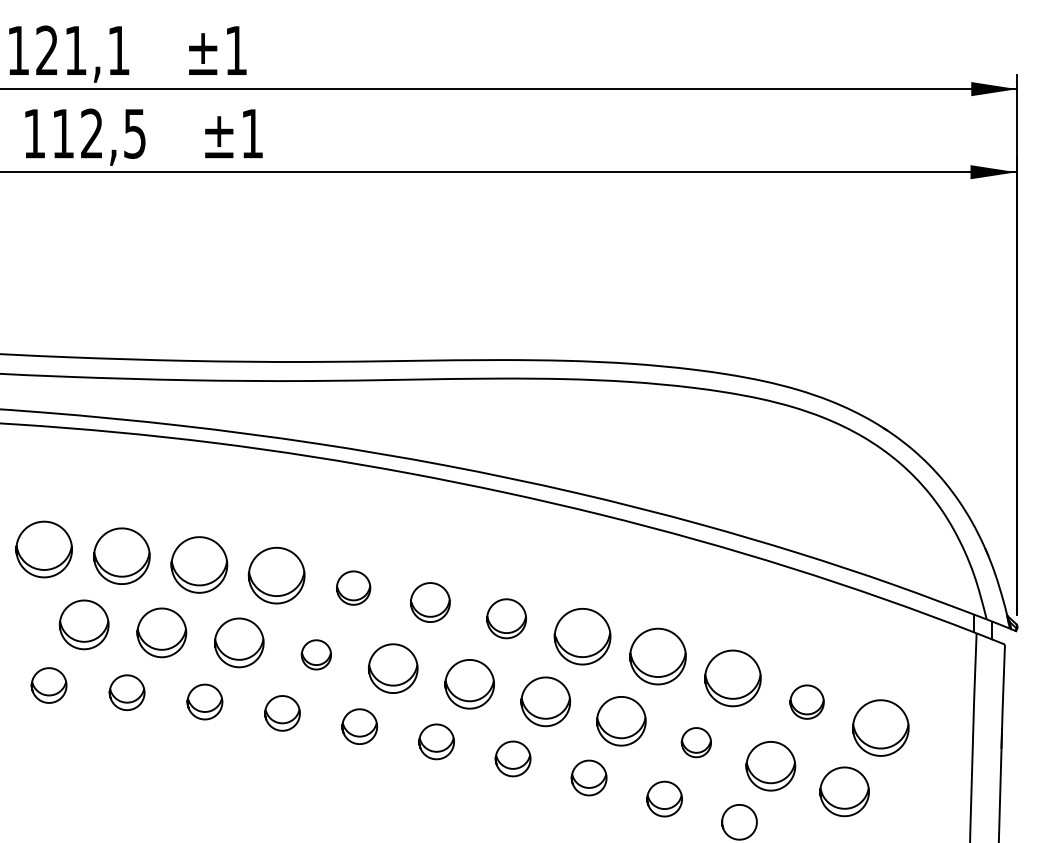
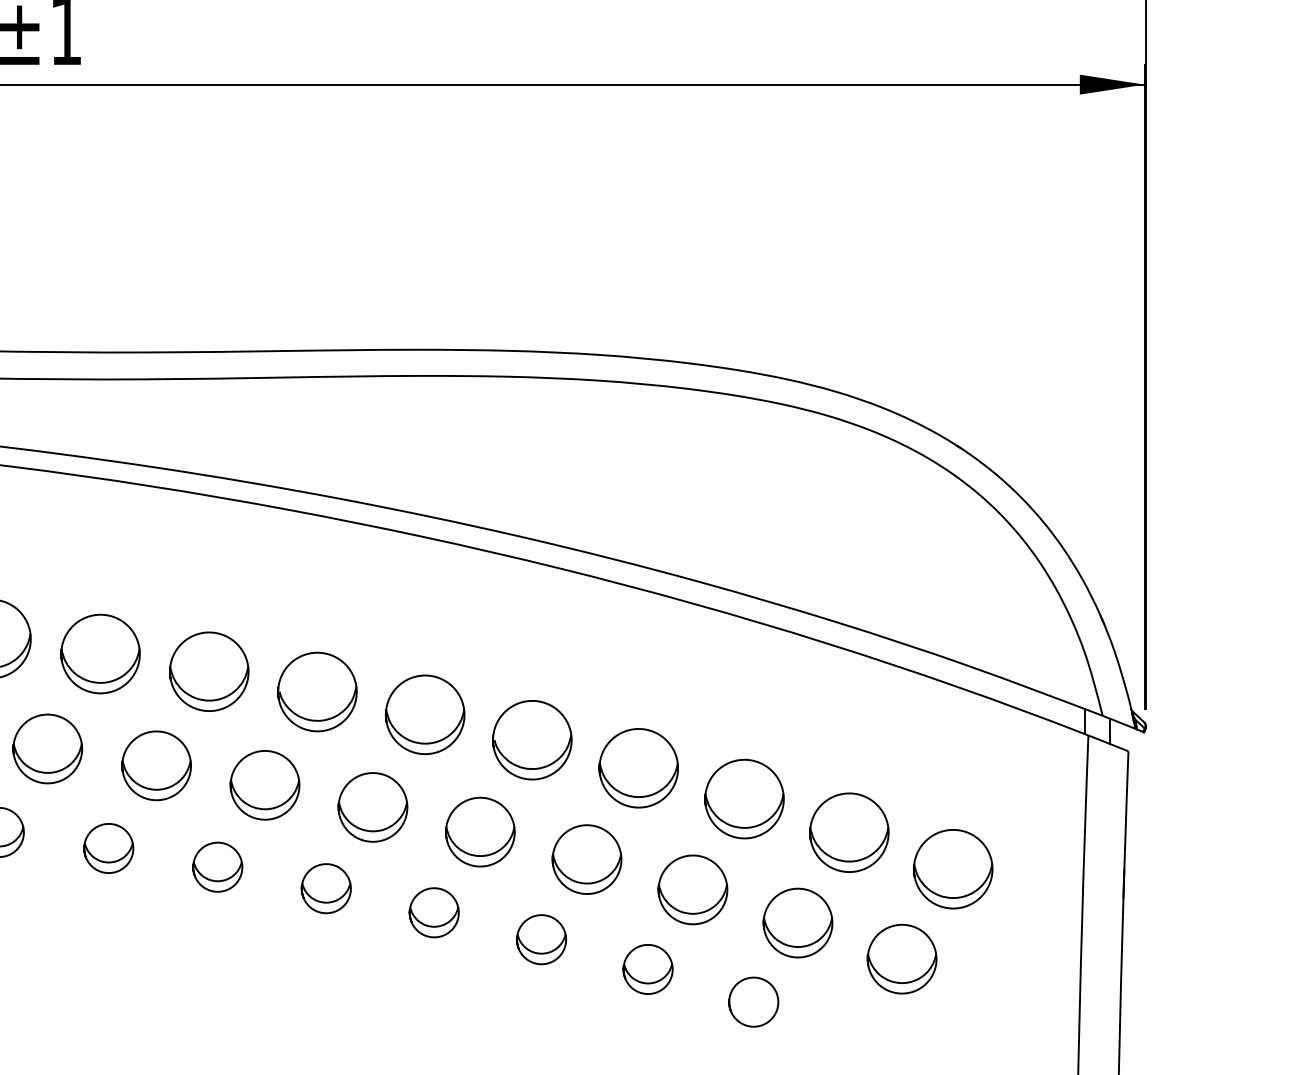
part: (353, 587) -> (208, 670), size x1.67
part: (430, 602) -> (317, 691), size x1.43
part: (506, 618) -> (424, 714), size x1.43
part: (316, 654) -> (156, 765), size x1.67
part: (806, 701) -> (848, 831), size x1.67
part: (696, 742) -> (693, 889), size x1.67

